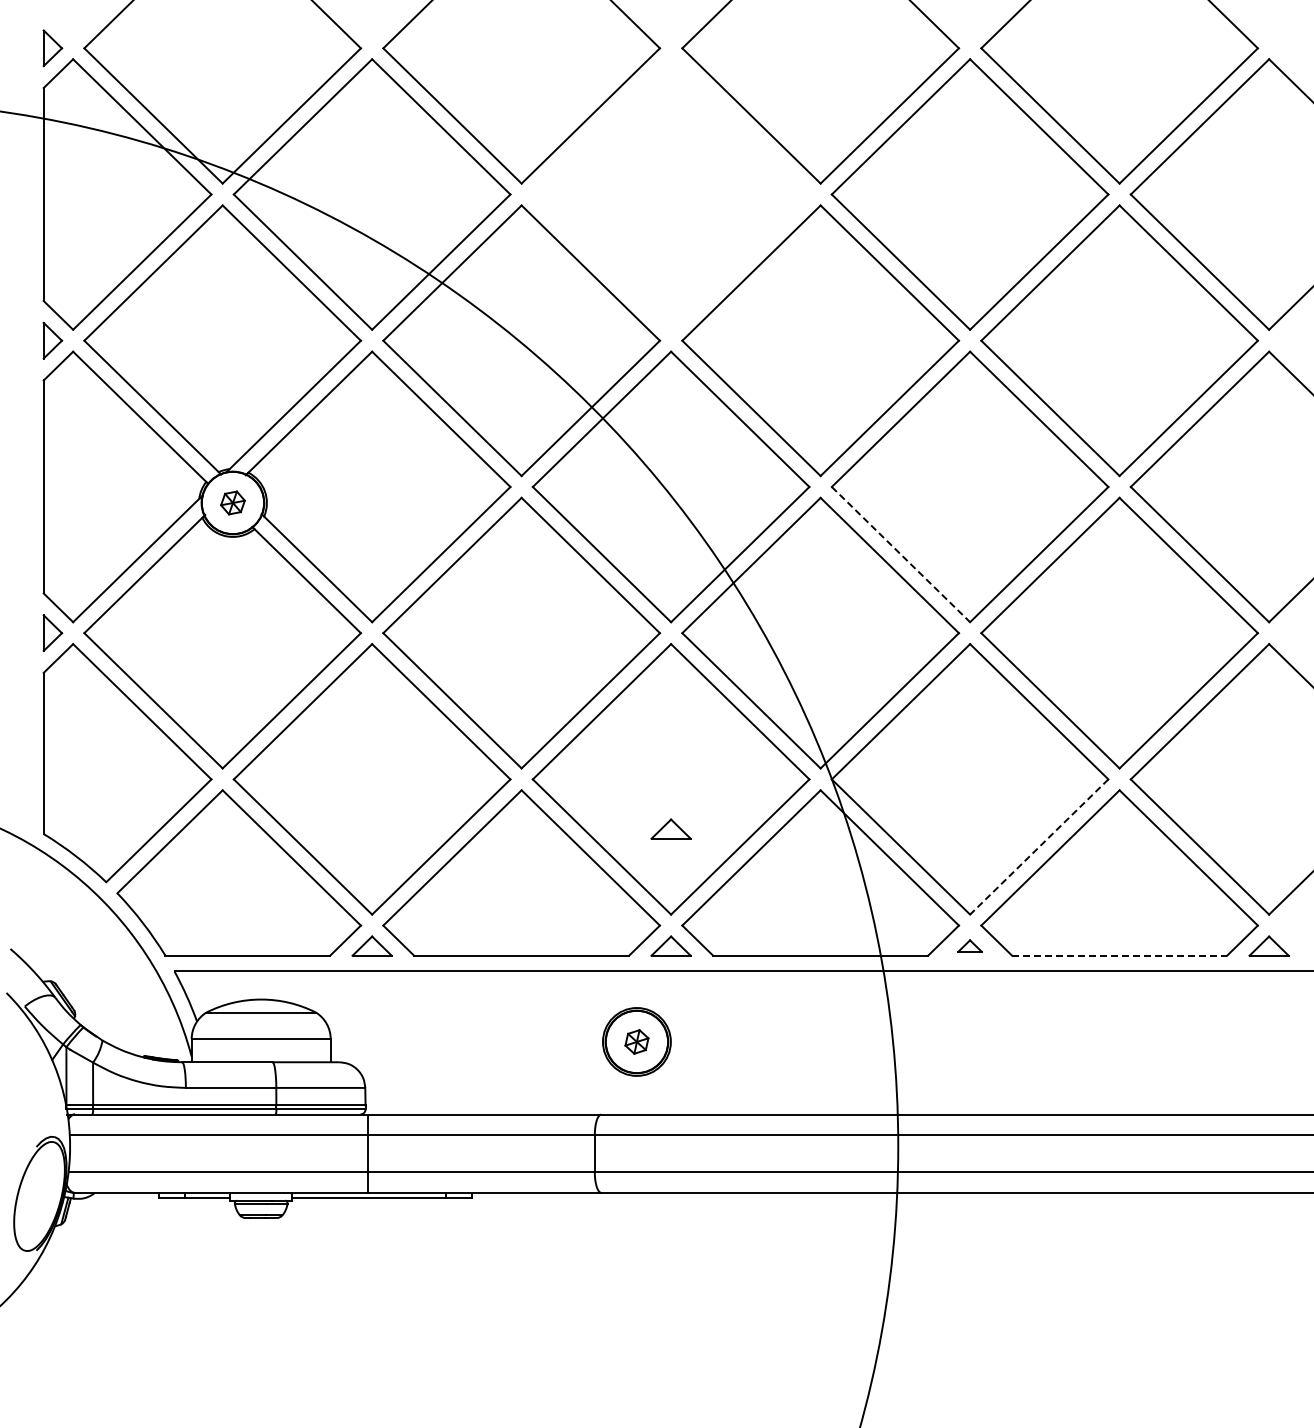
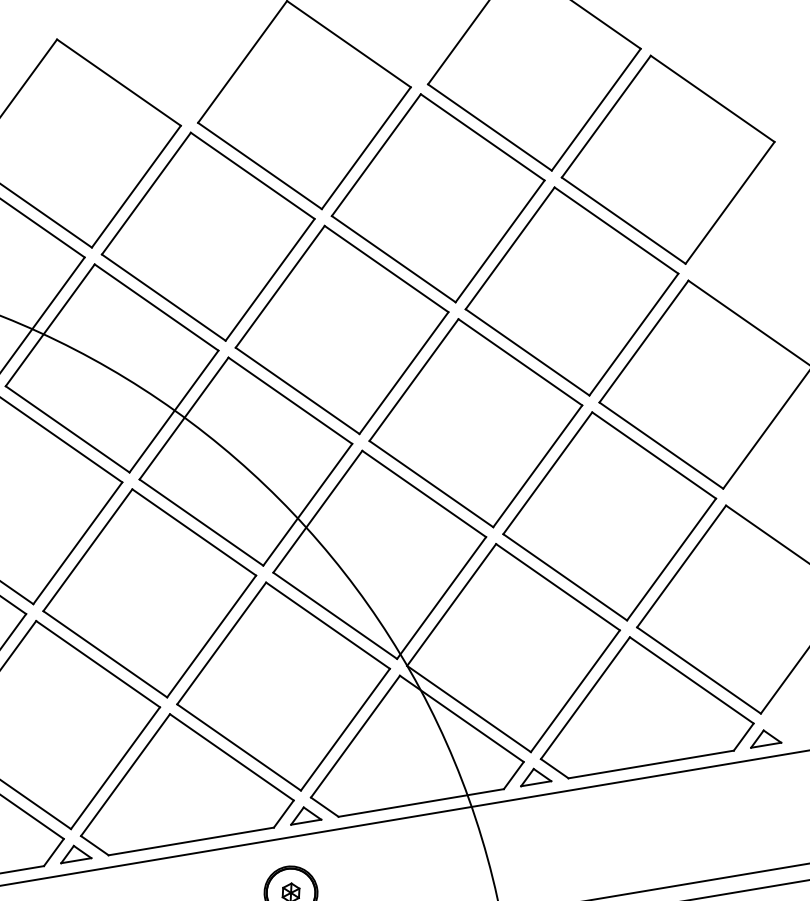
part: (670, 194) -> (207, 236), added
line: (900, 554) -> (431, 484), dashed -> solid
part: (670, 828) -> (289, 724), removed
line: (1039, 847) -> (575, 691), dashed -> solid
part: (969, 945) -> (534, 775), size x1.67
line: (1120, 955) -> (651, 764), dashed -> solid

